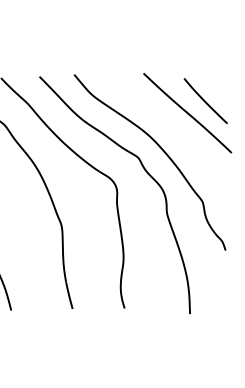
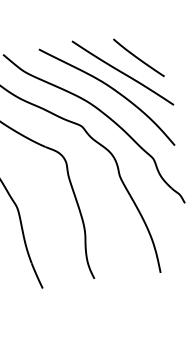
curve: (173, 126) -> (111, 88), added

